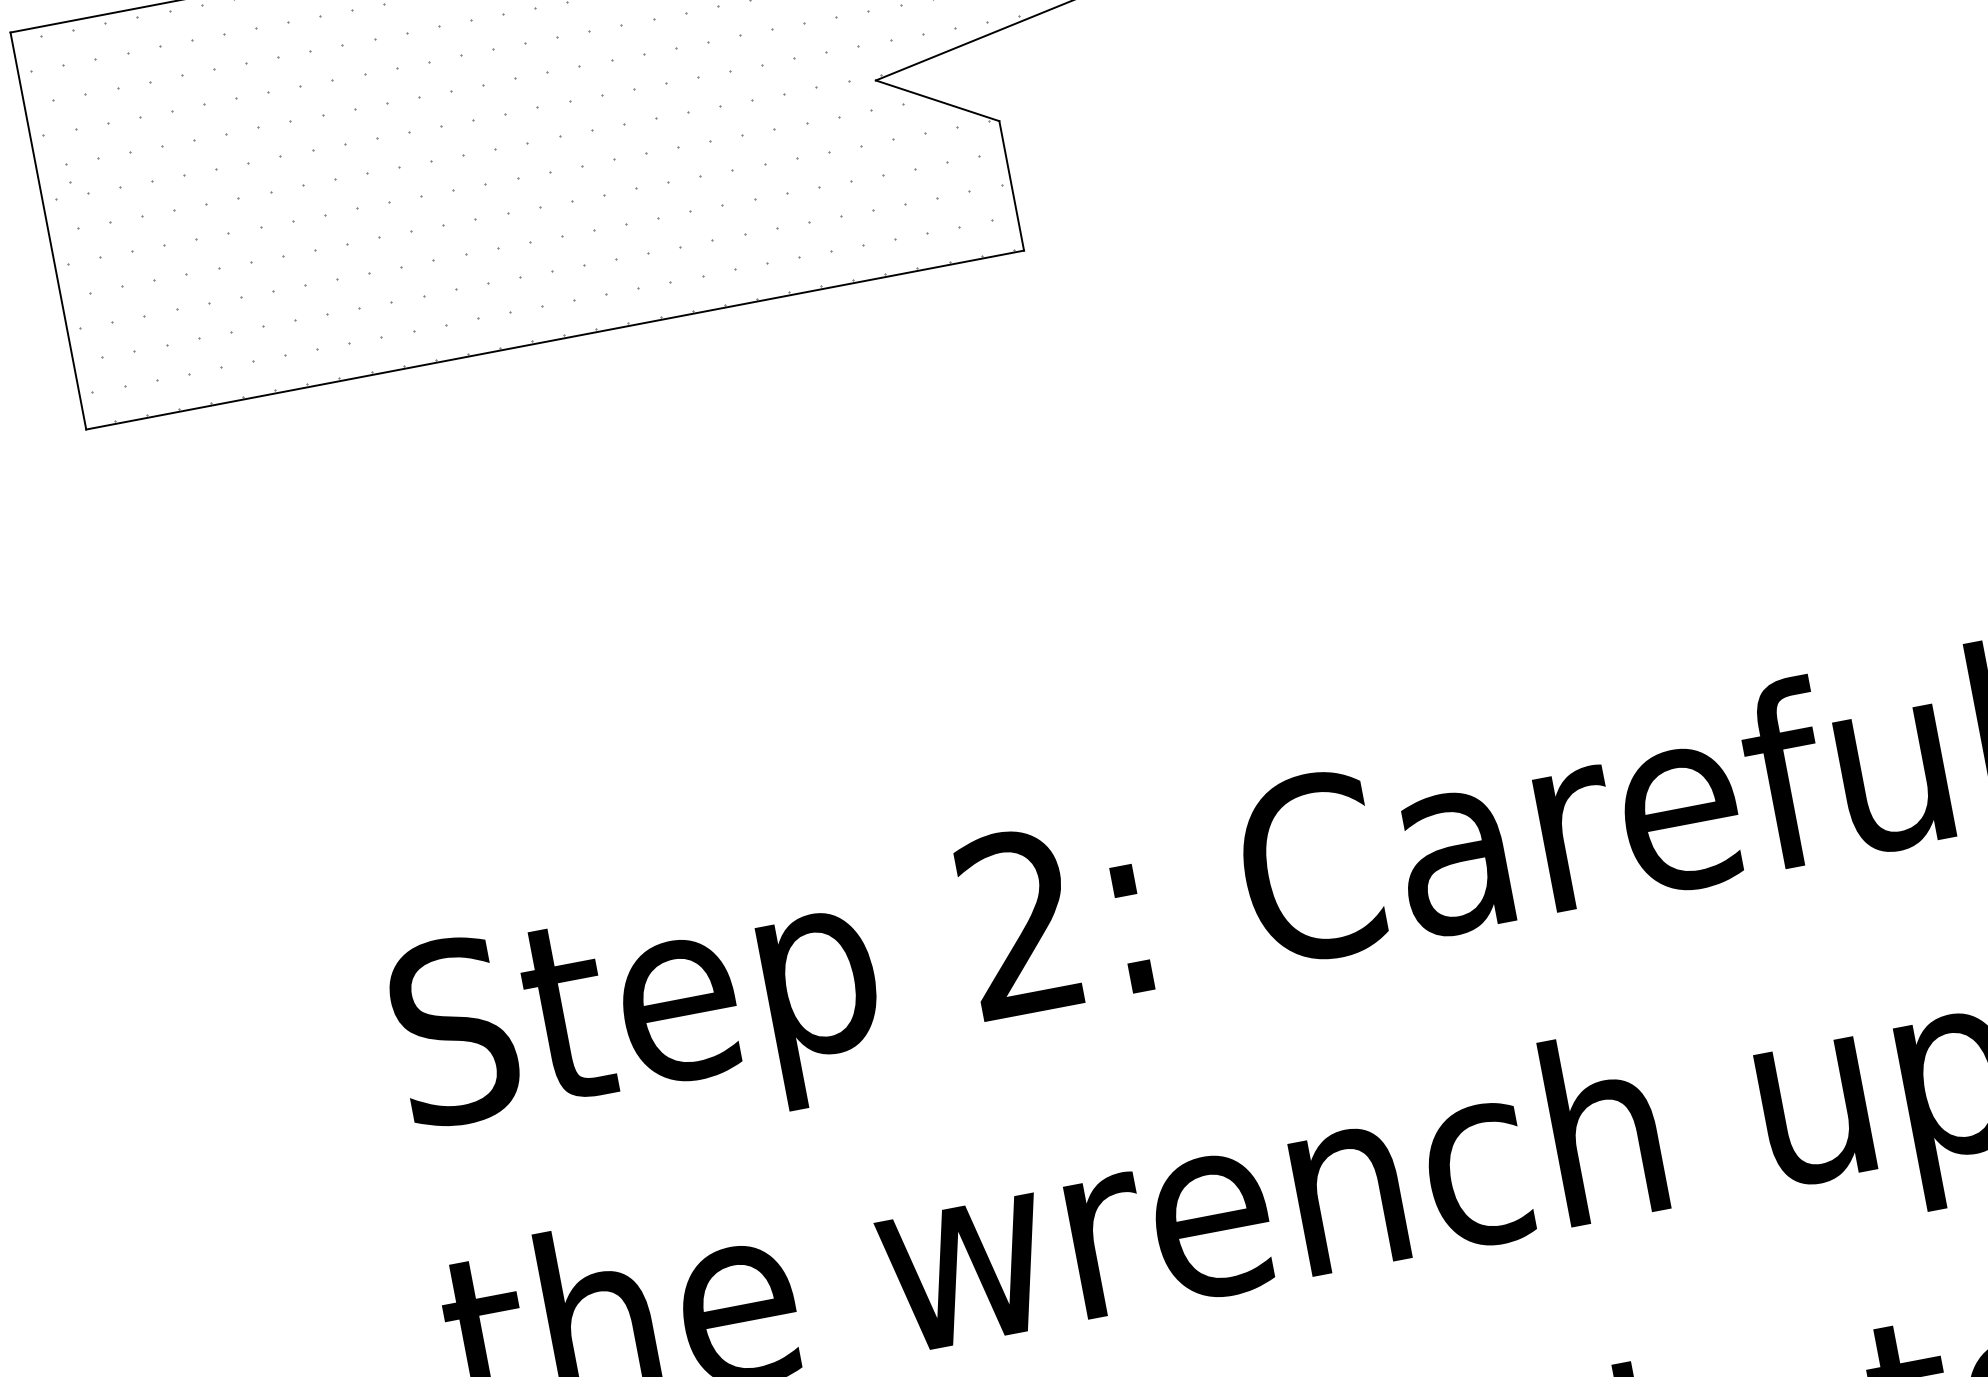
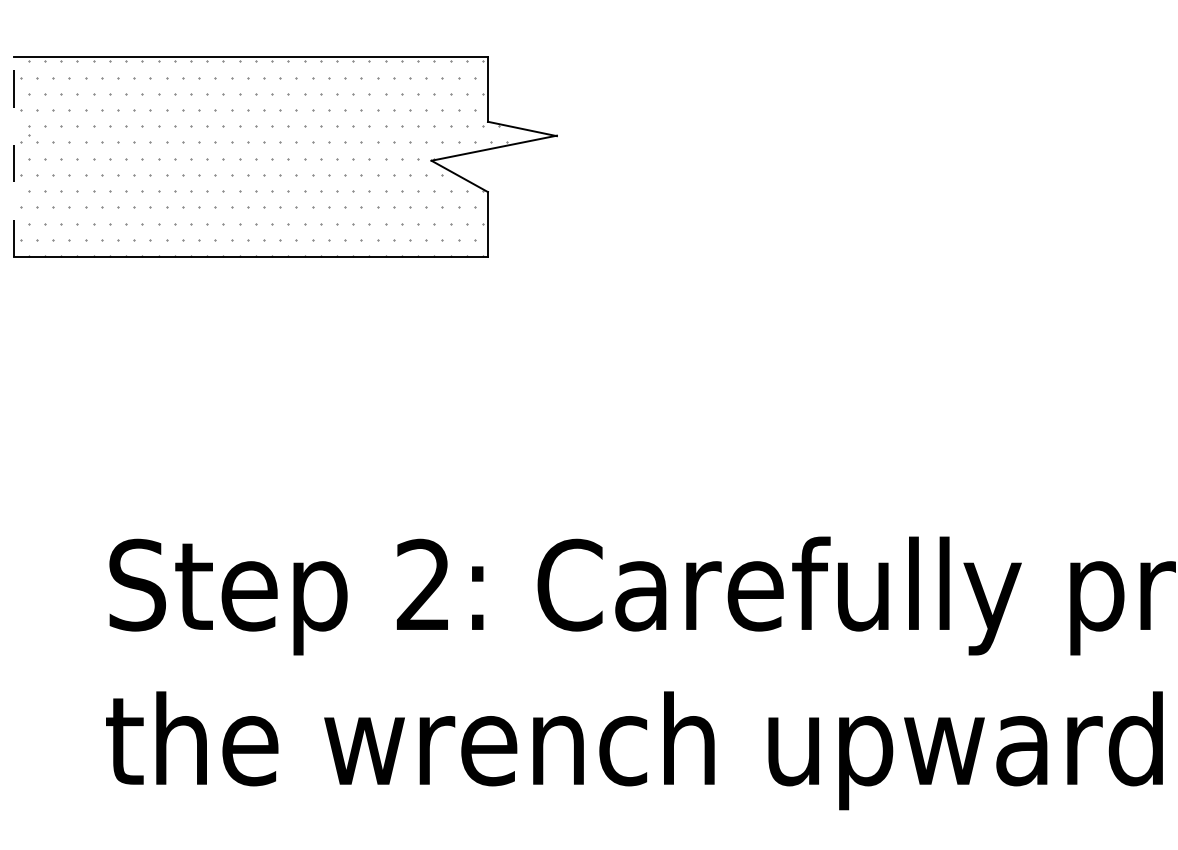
line: (48, 229) -> (14, 156), solid -> dashed

